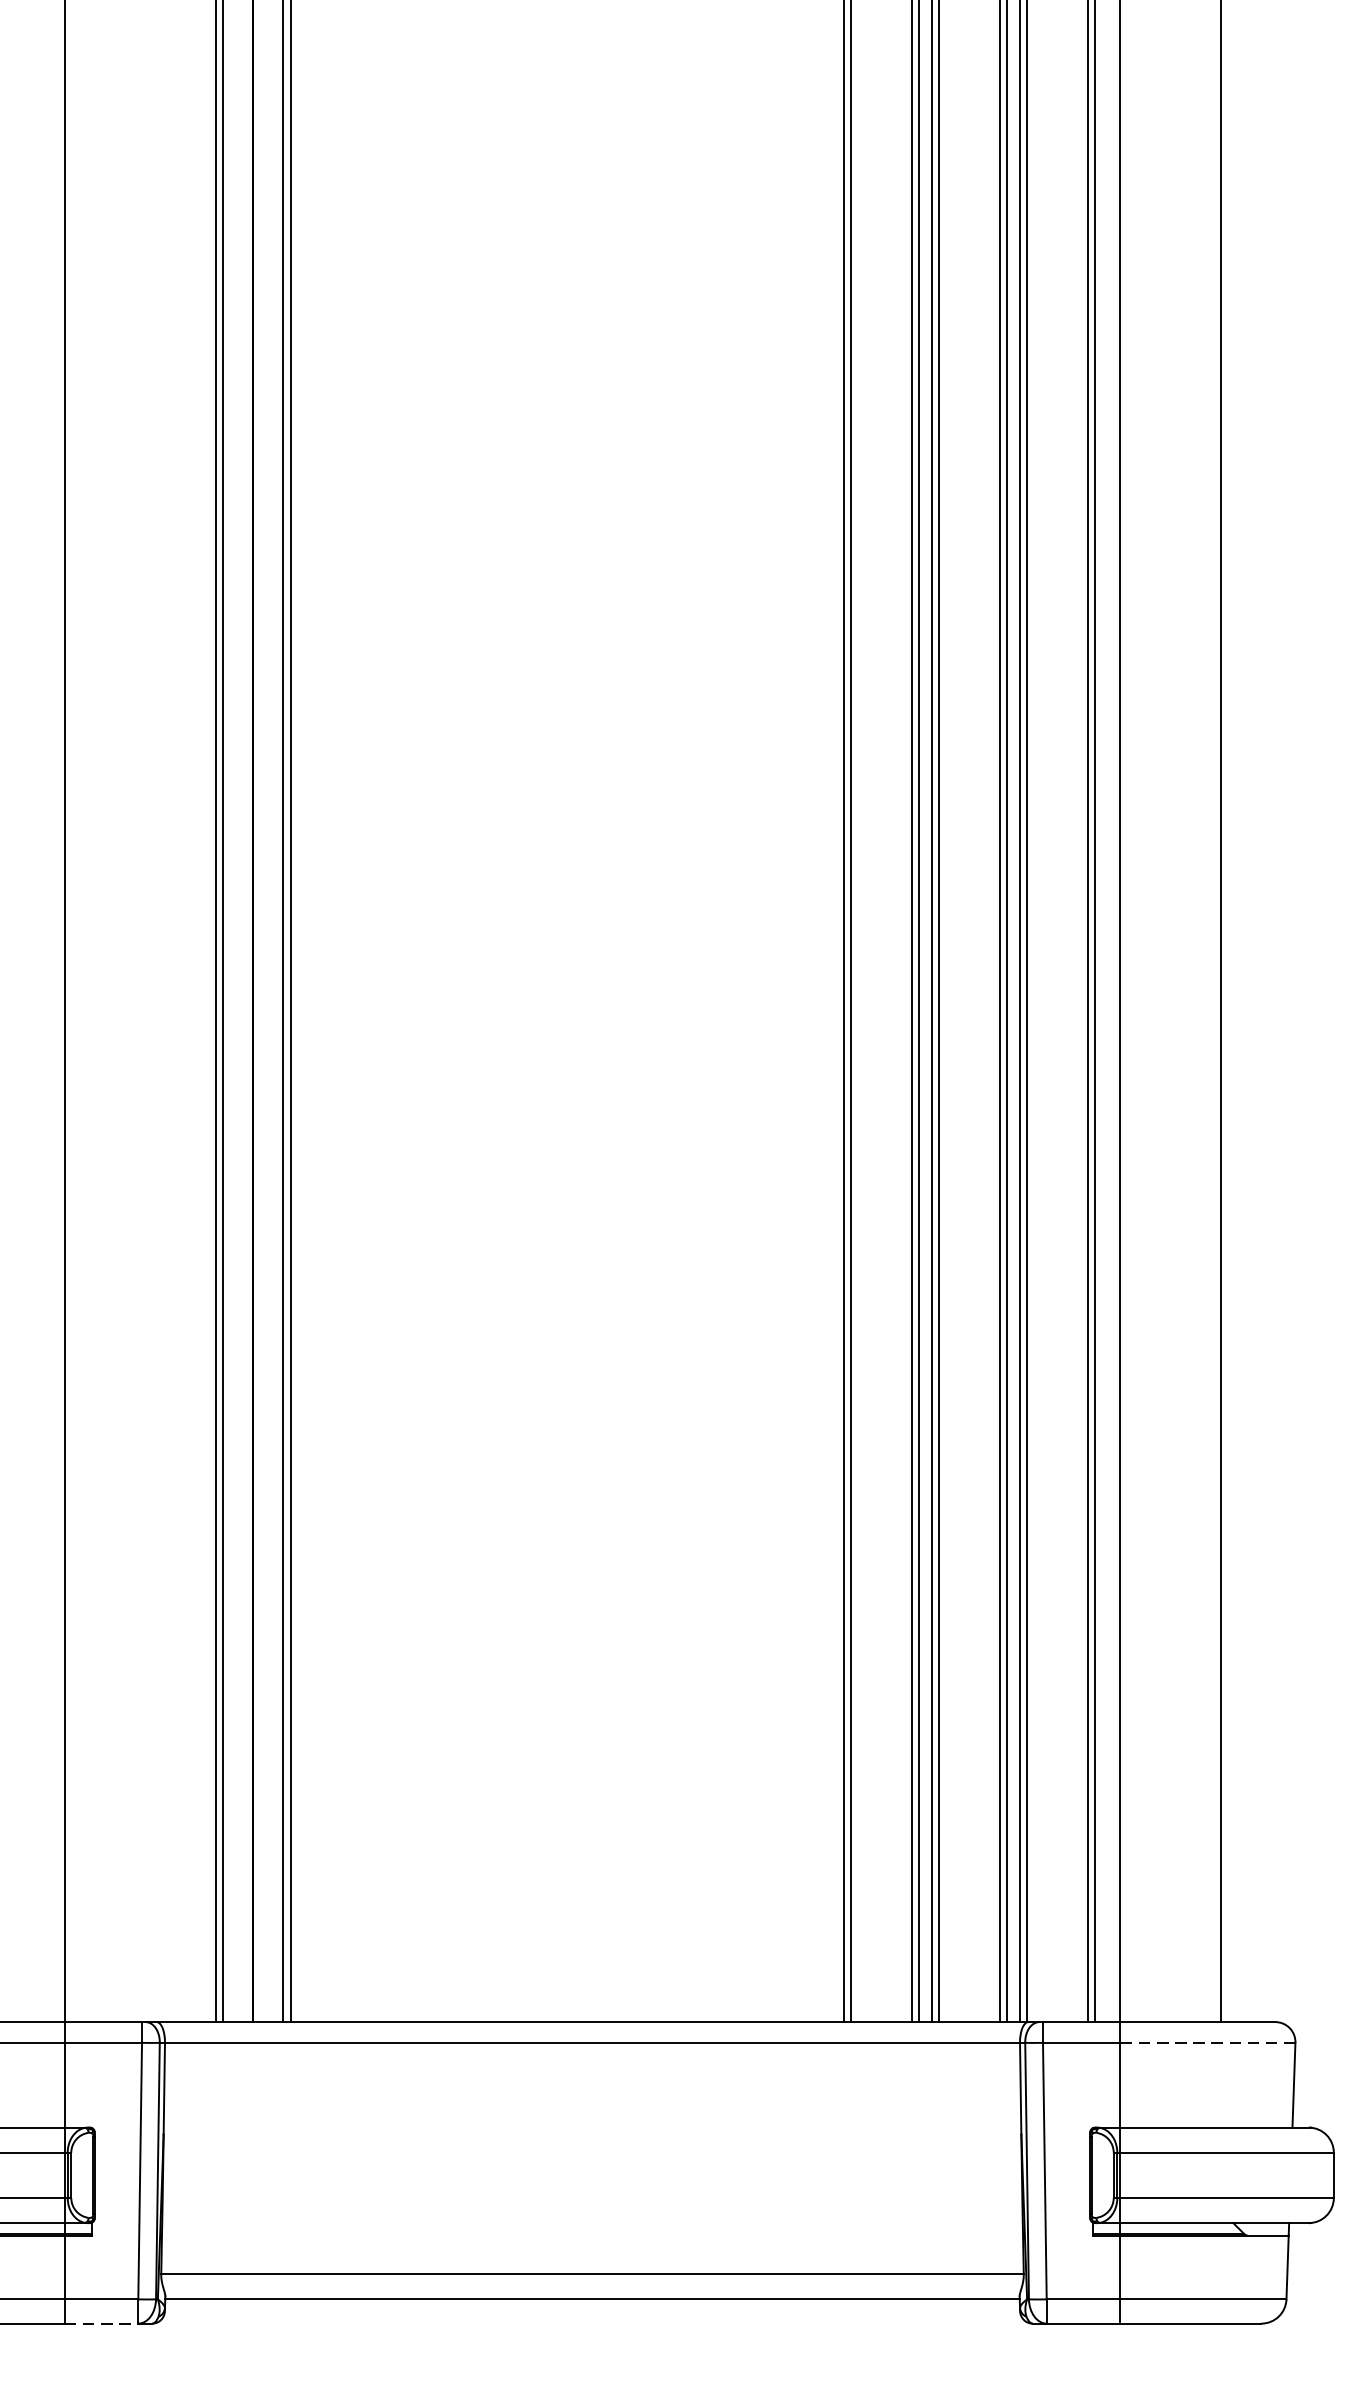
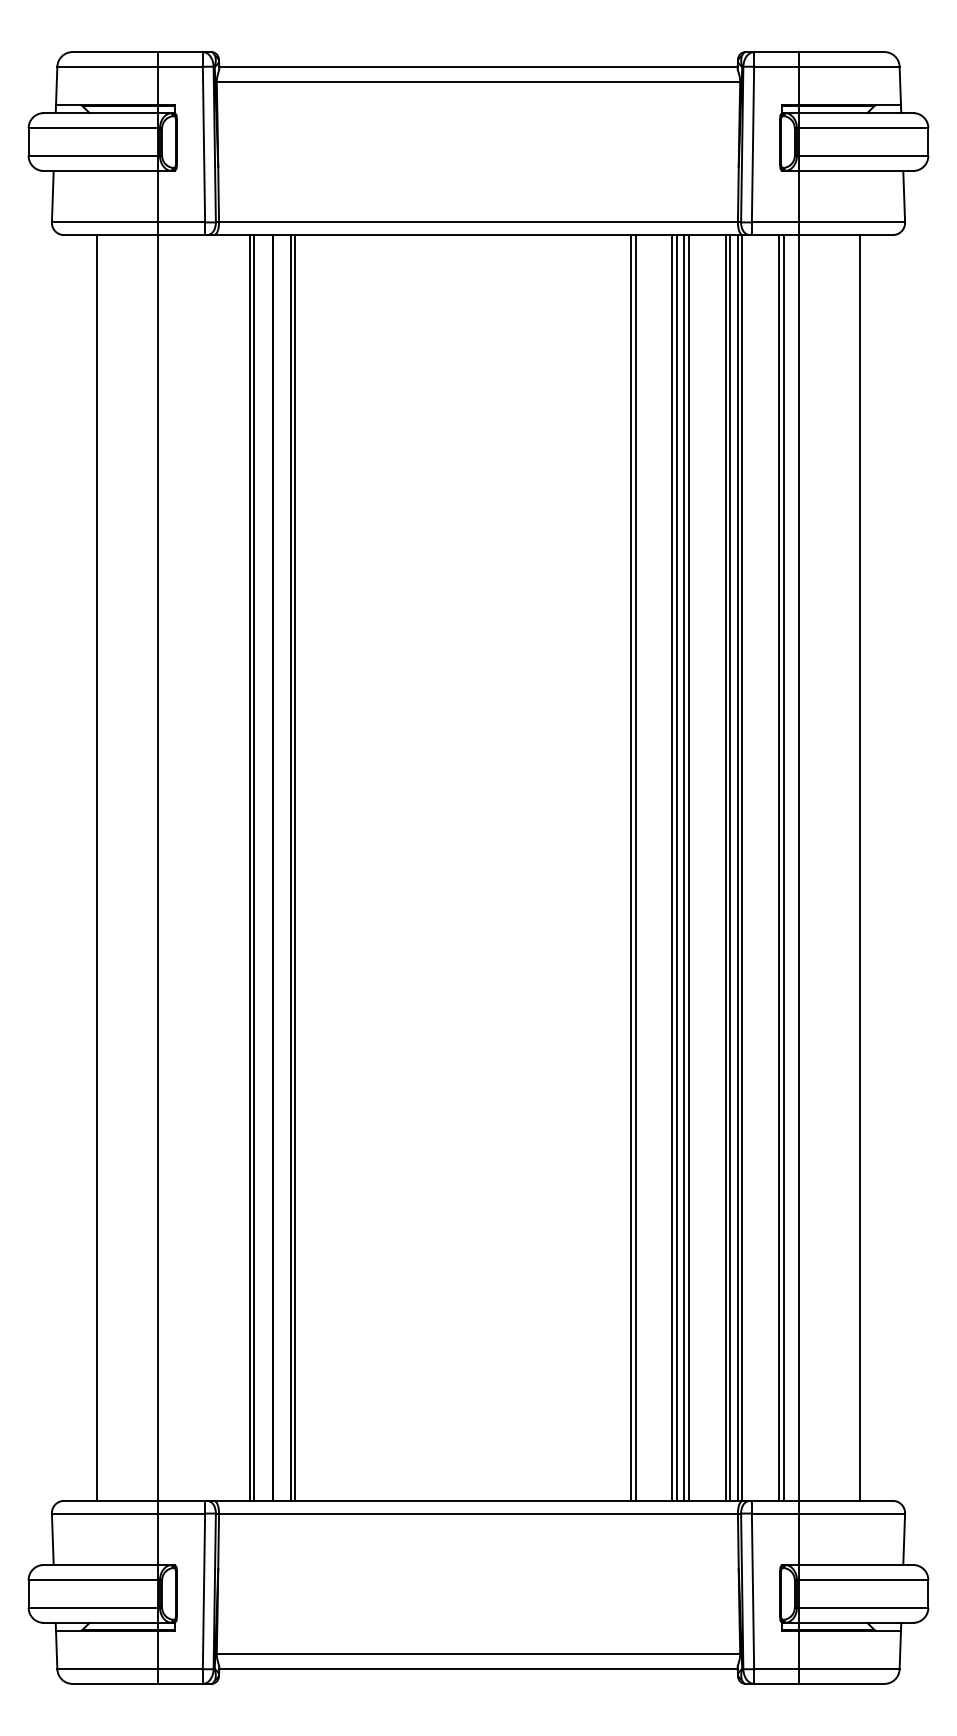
line: (1207, 2042) -> (851, 1513), dashed -> solid
line: (103, 2322) -> (181, 1683), dashed -> solid

